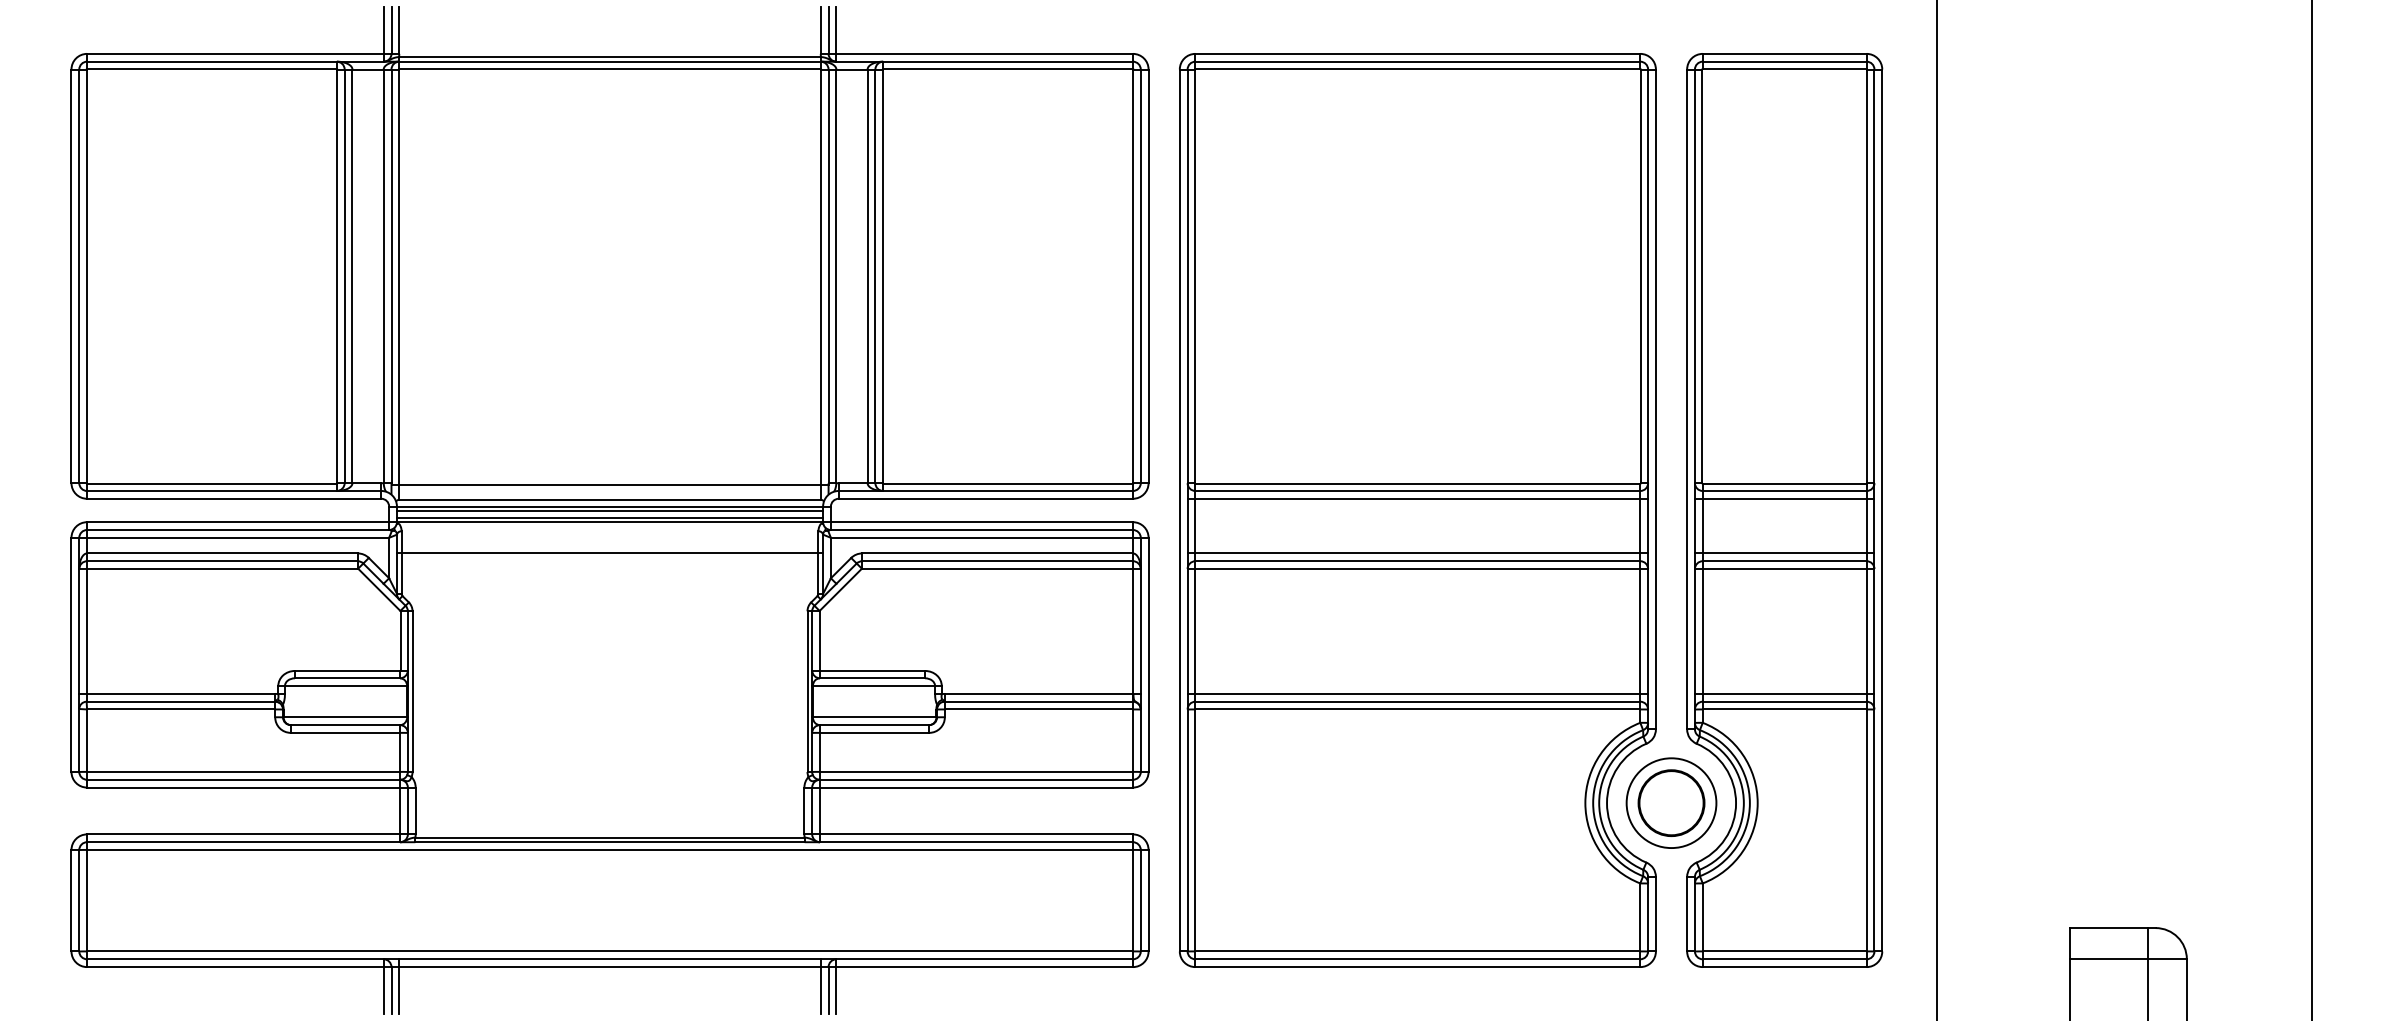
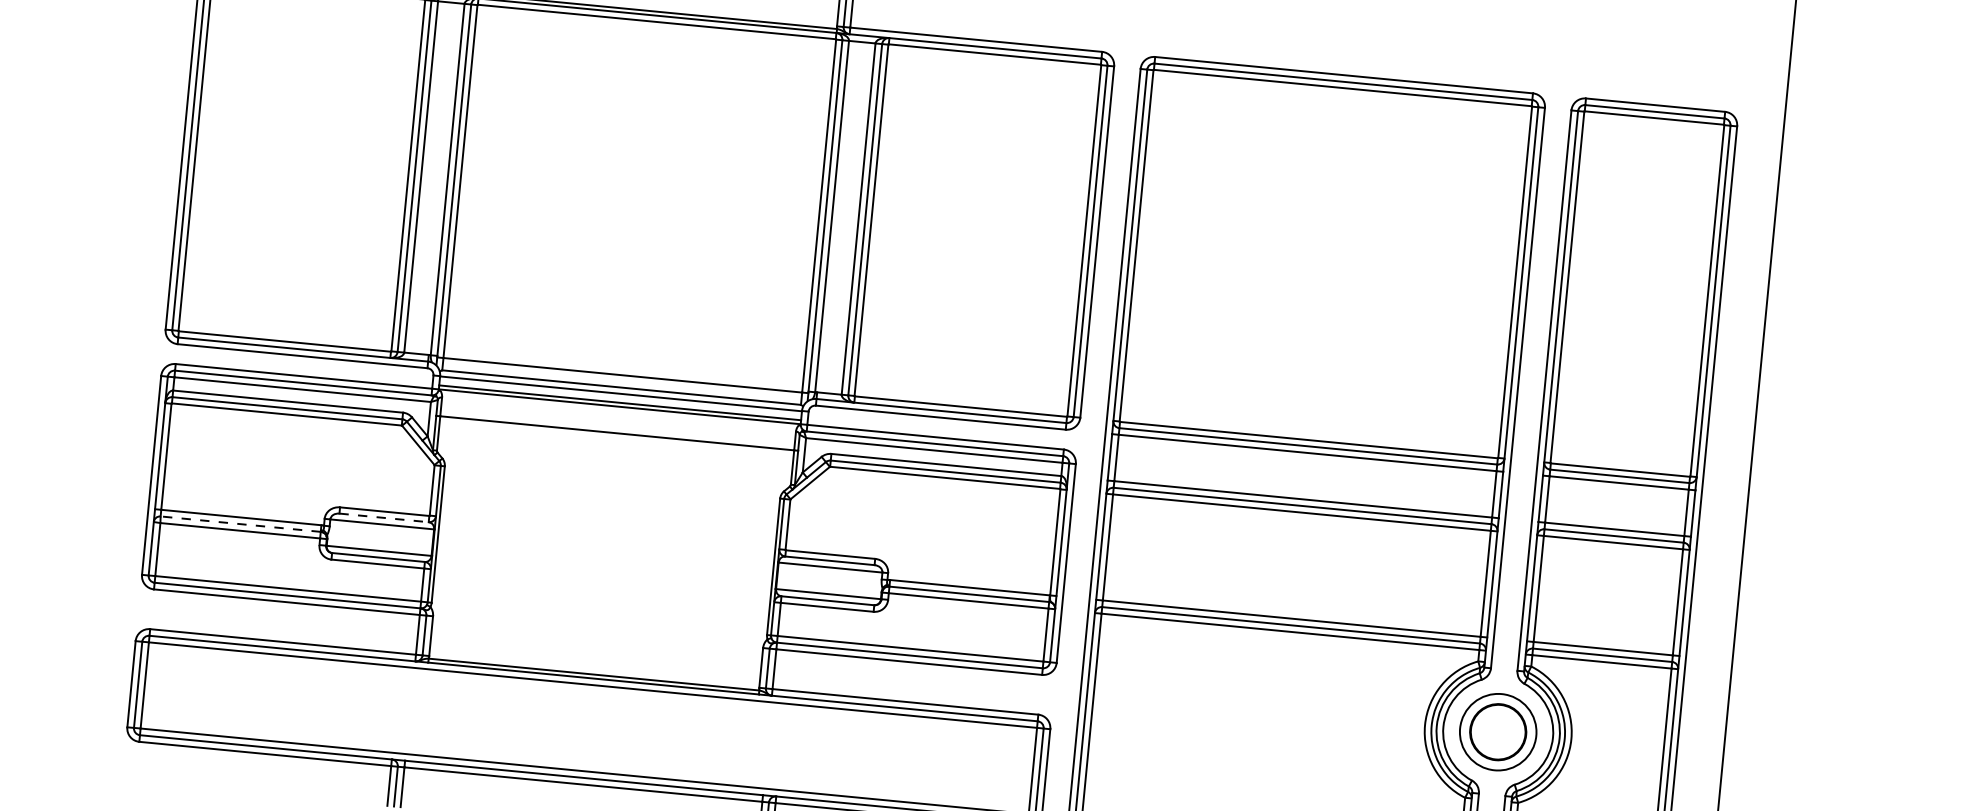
line: (609, 511) -> (620, 397), removed
line: (347, 678) -> (384, 518), solid -> dashed
line: (180, 701) -> (240, 523), solid -> dashed

